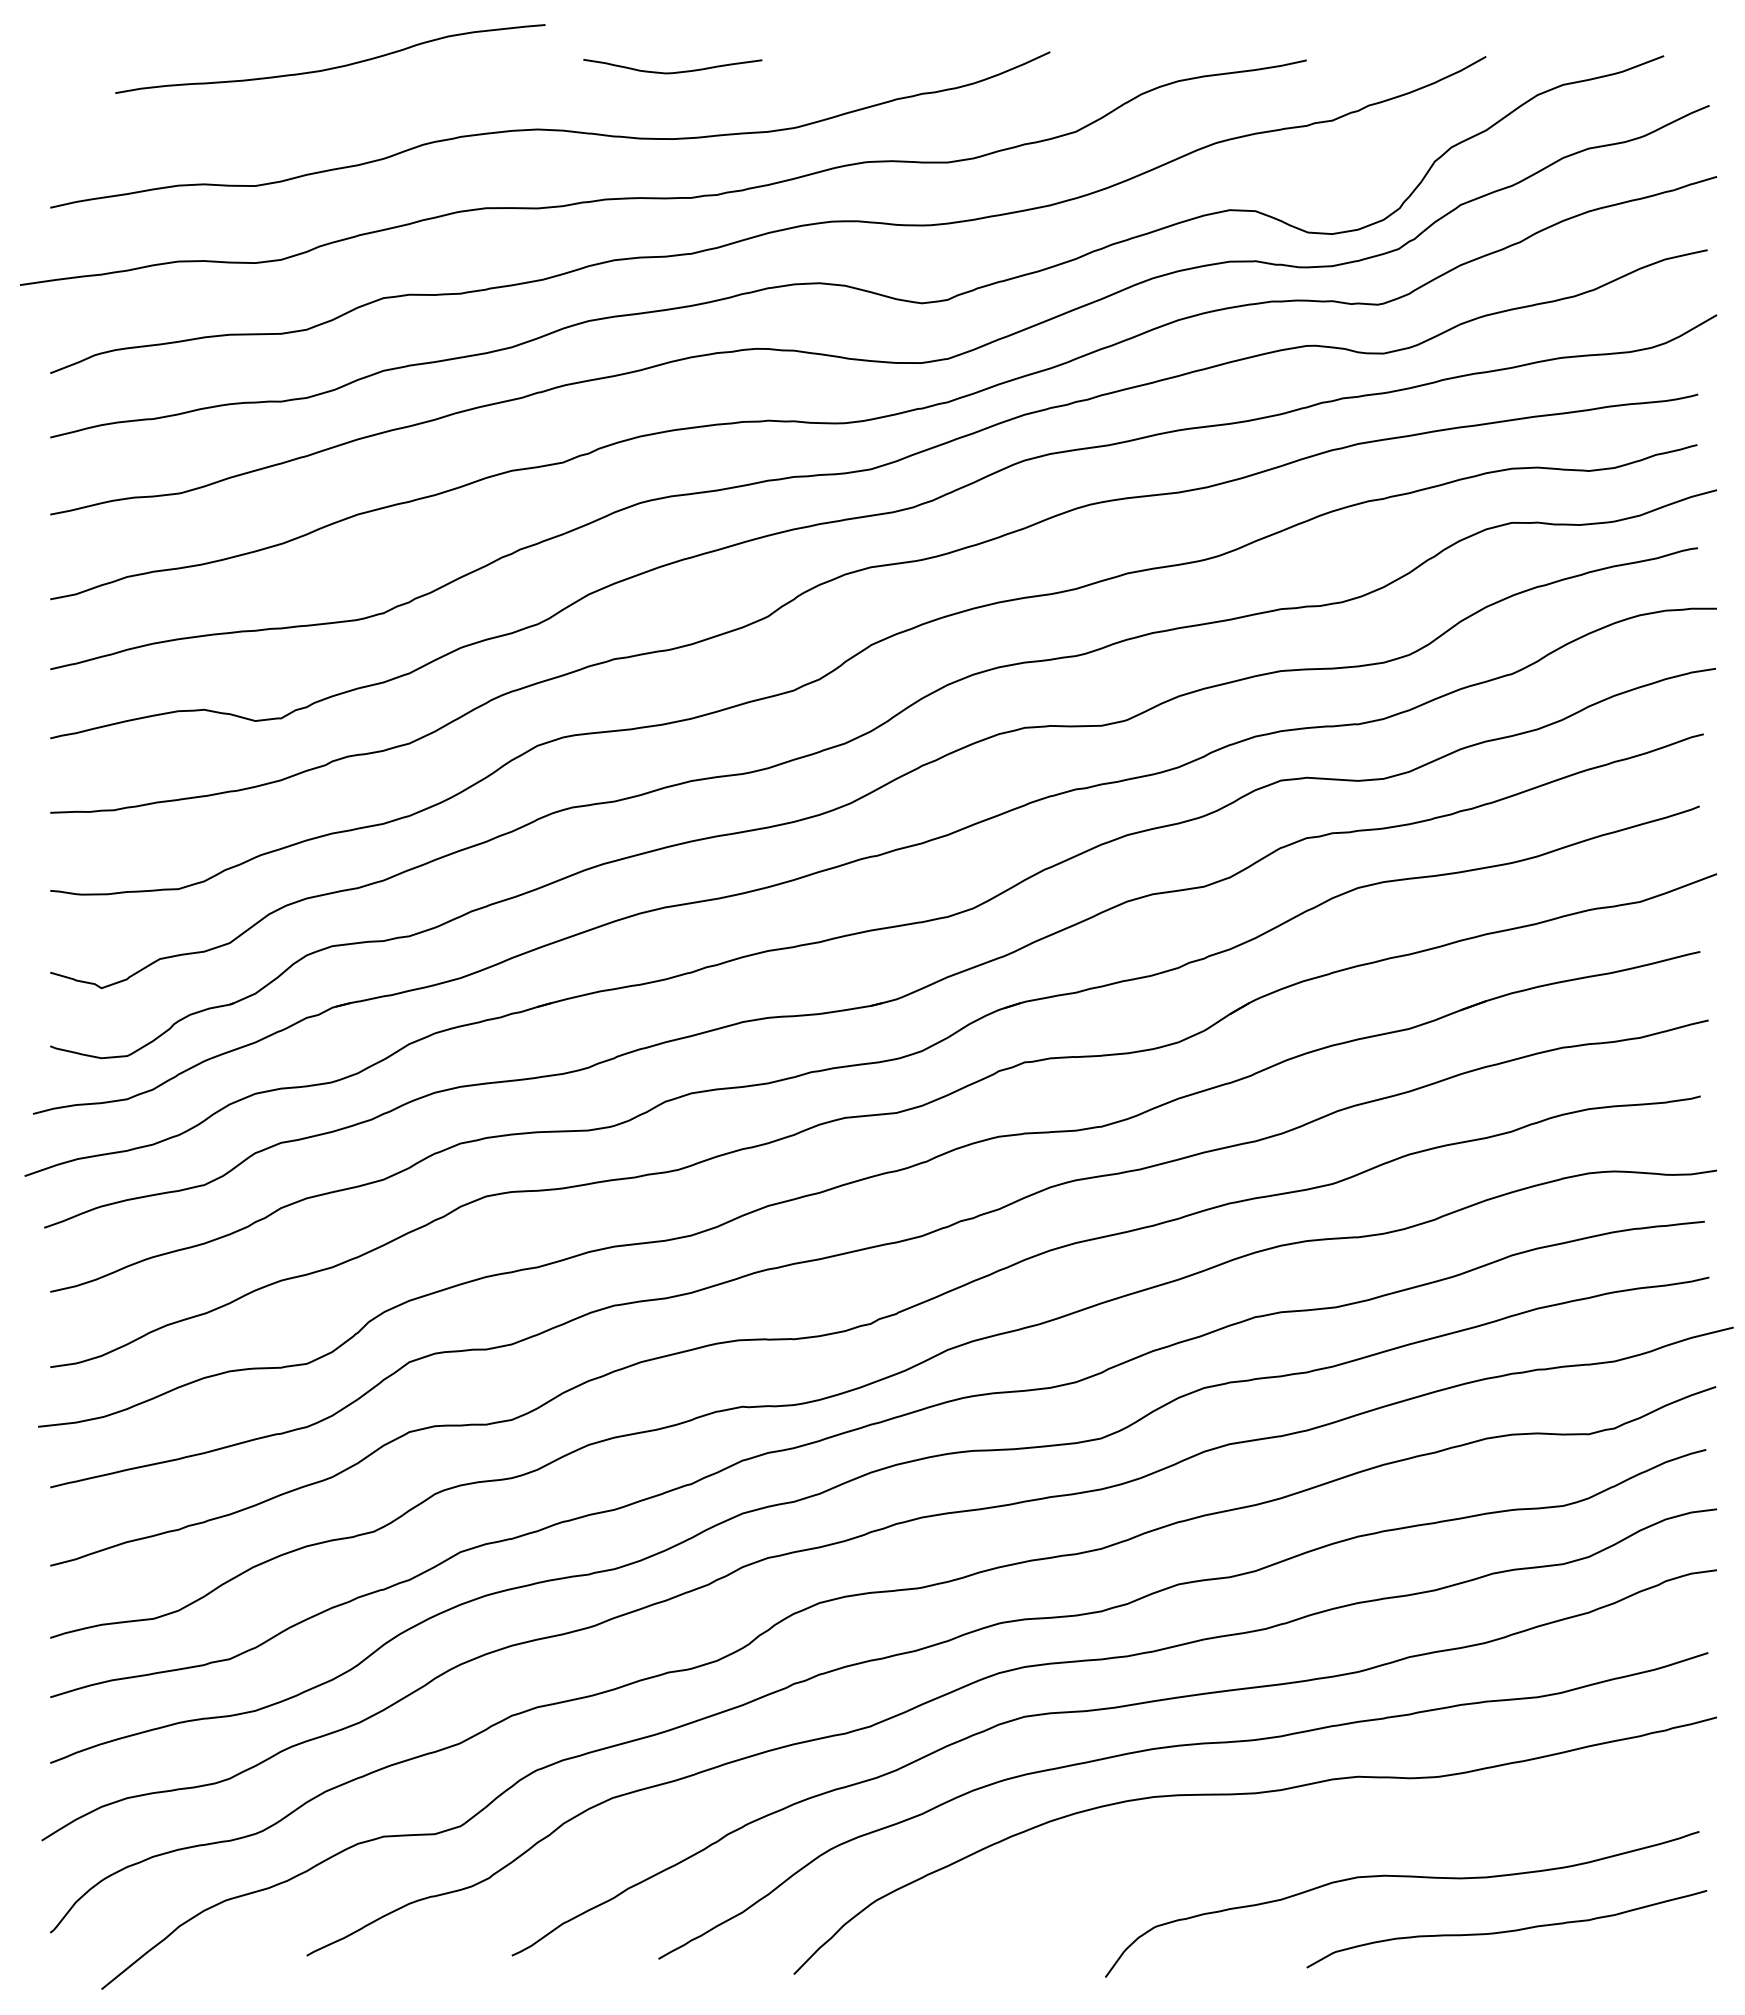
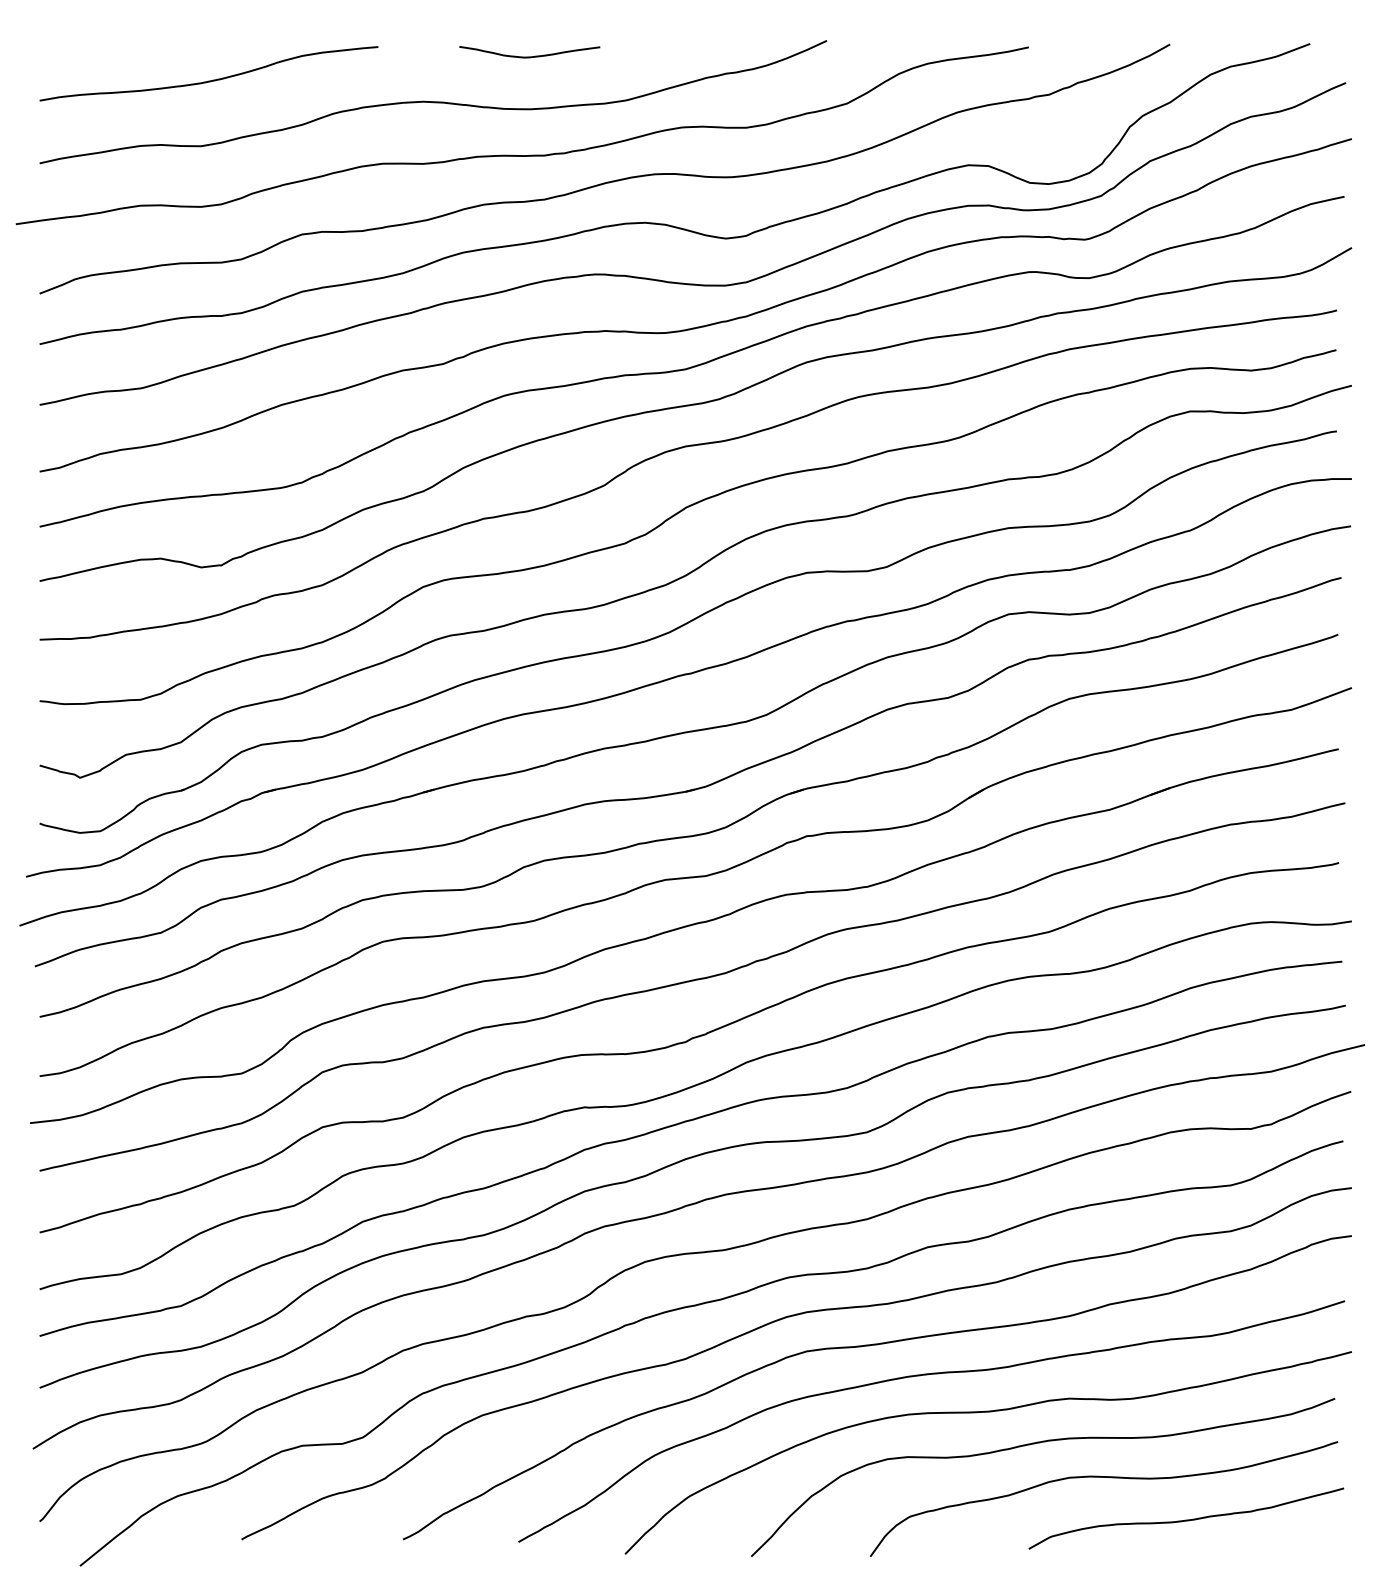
curve: (331, 67) -> (209, 80), moved
curve: (1315, 1834) -> (1035, 1444), added

